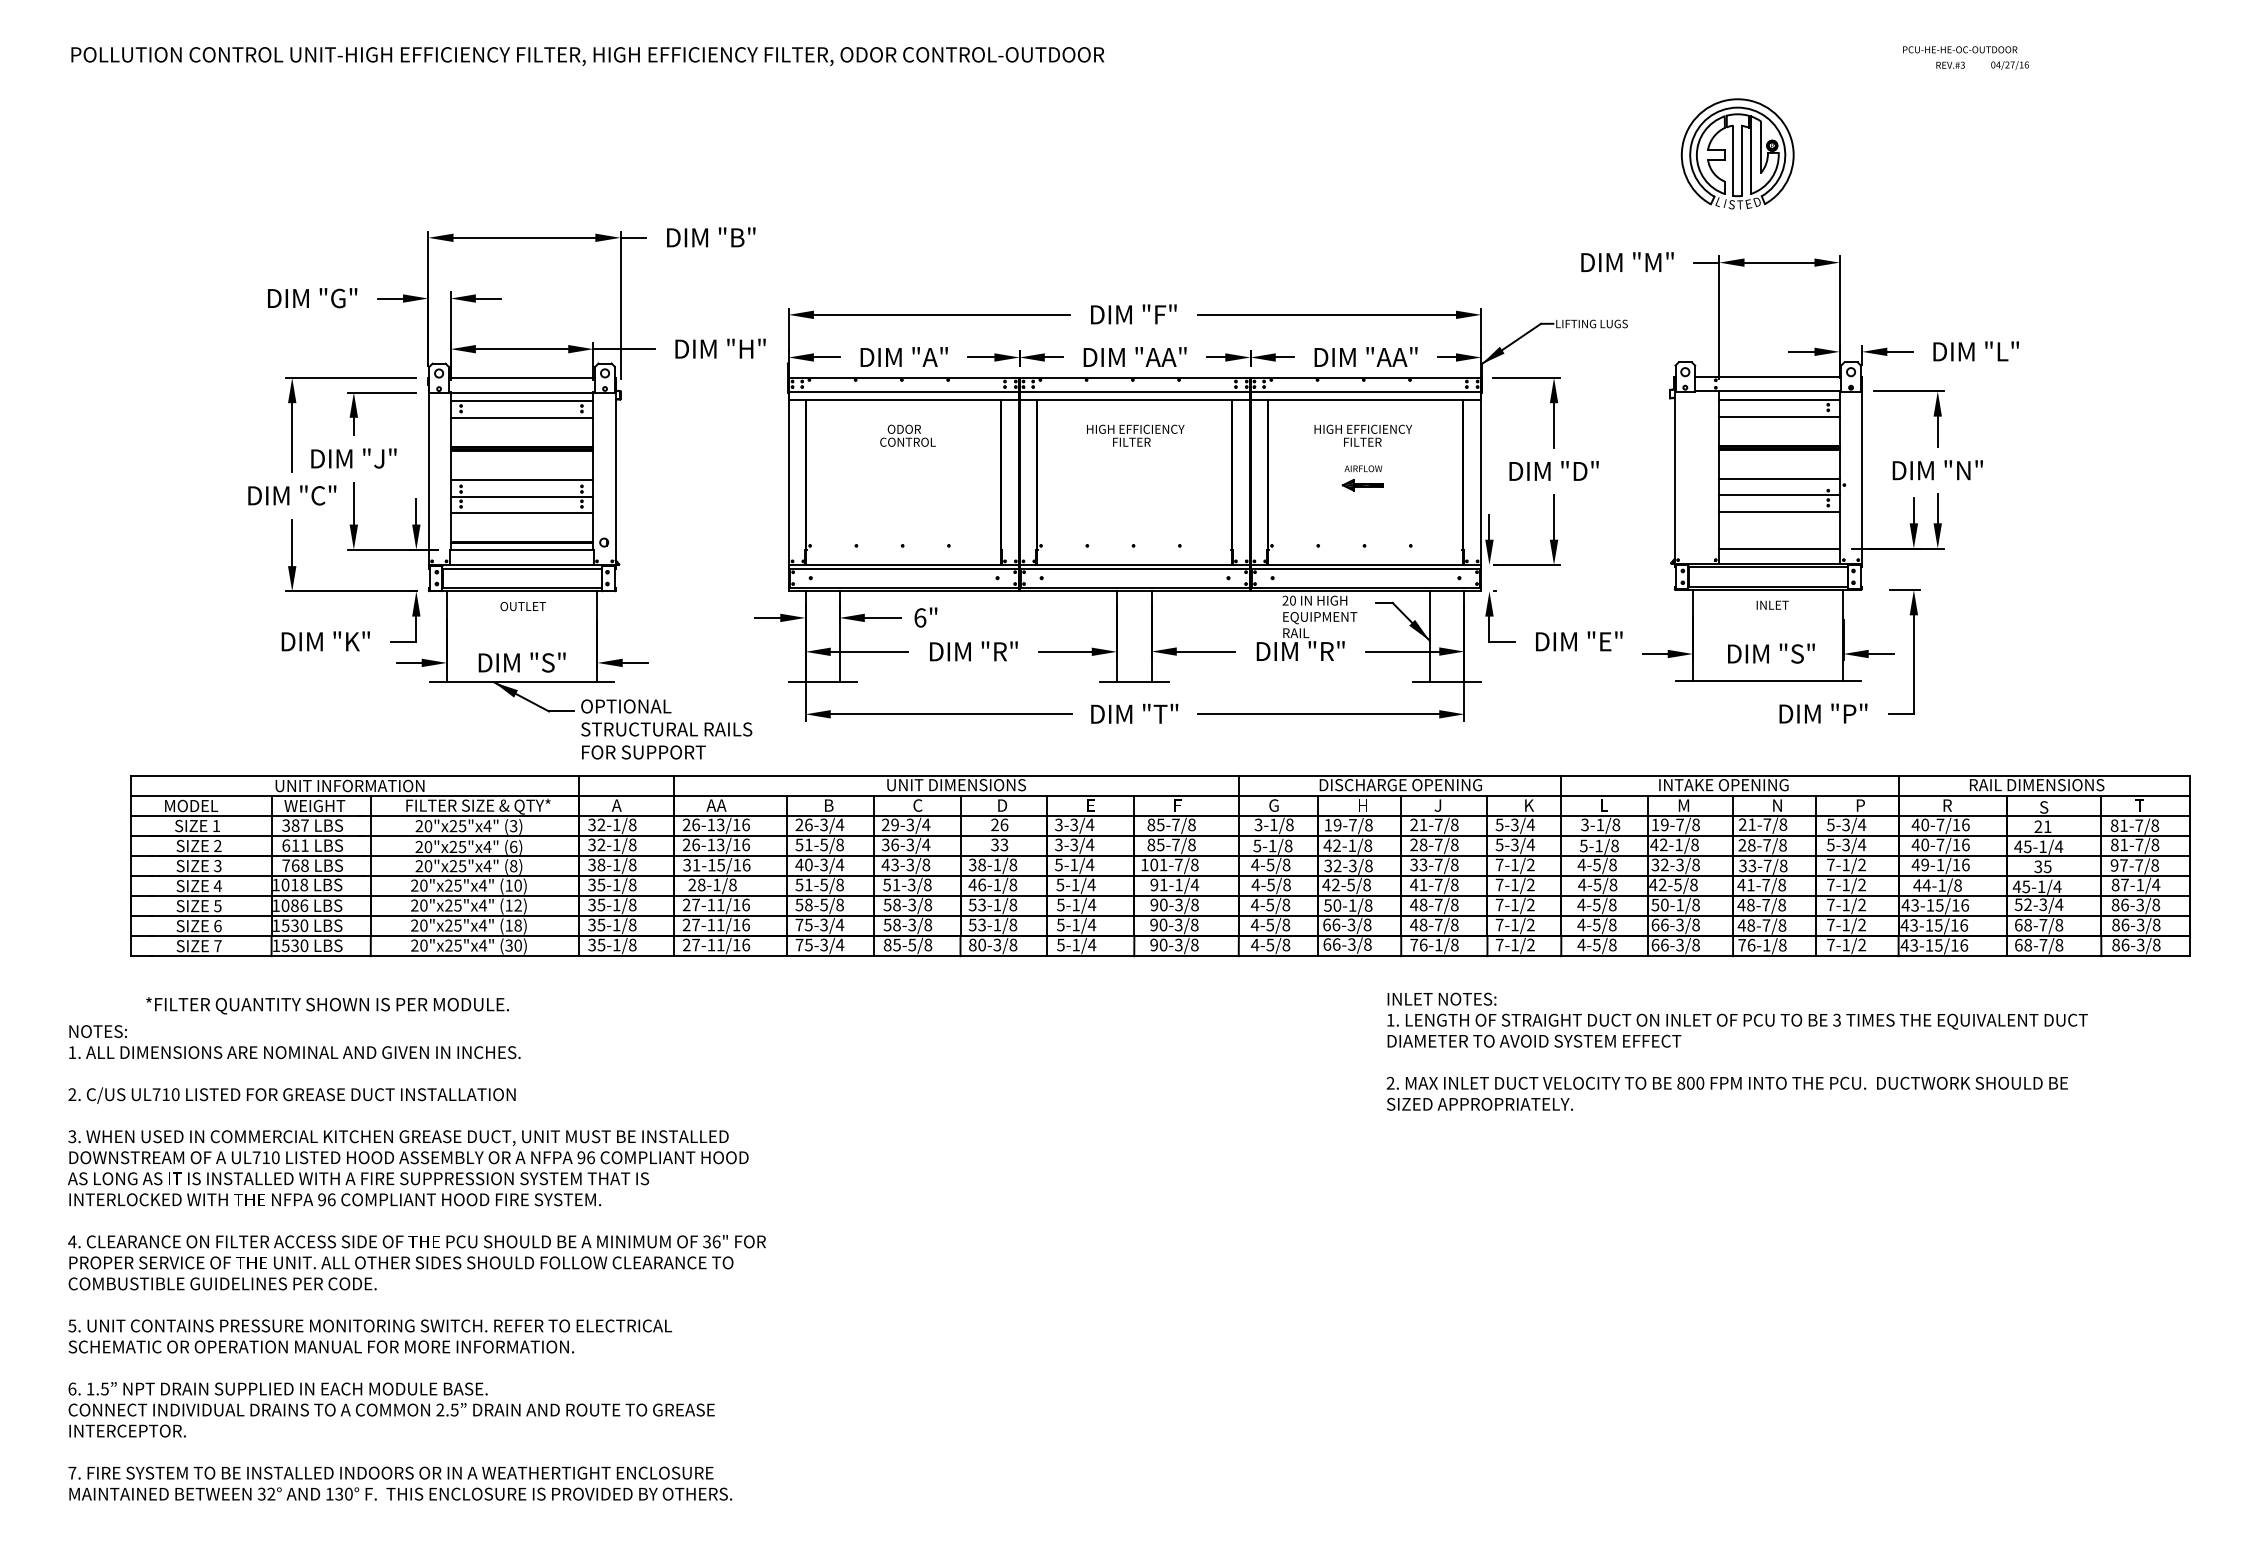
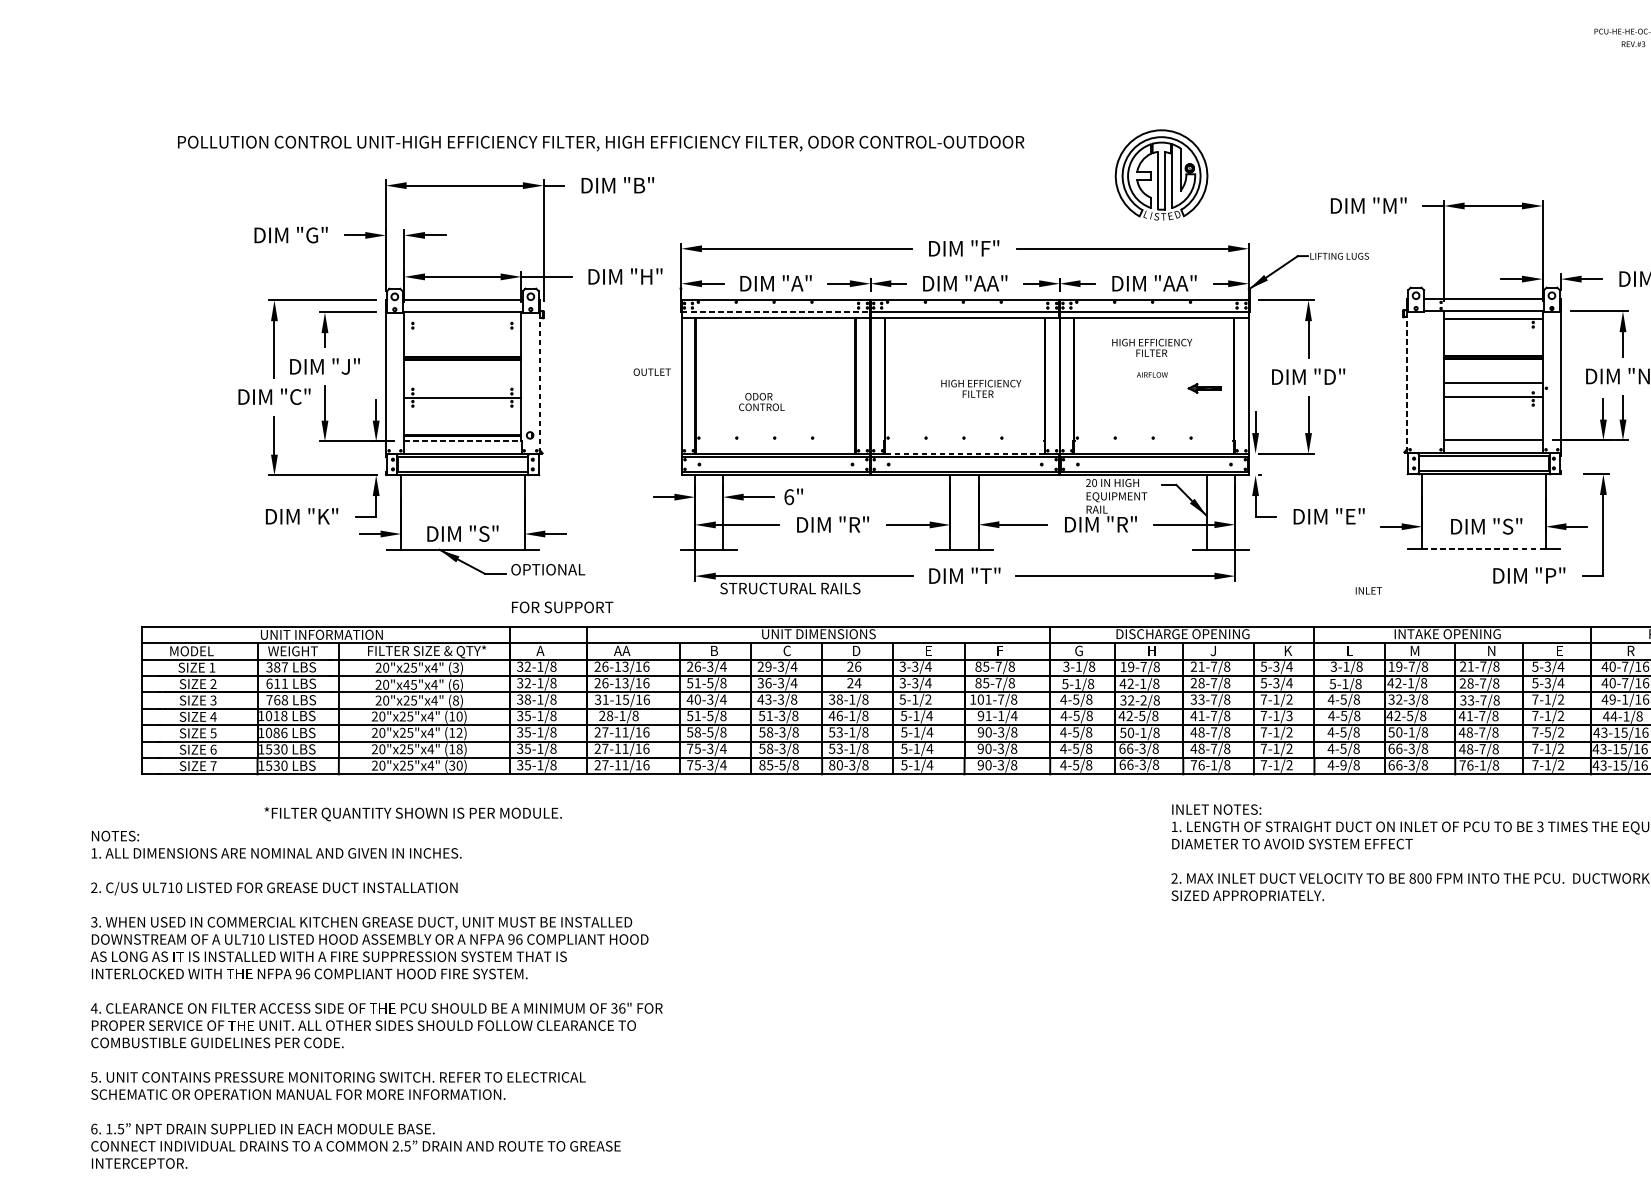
text: (587, 56) -> (600, 143), moved
part: (1737, 153) -> (1161, 174), moved
line: (904, 391) -> (776, 311), solid -> dashed
line: (521, 401) -> (462, 319), removed
line: (1779, 416) -> (1493, 332), removed
line: (521, 417) -> (462, 332), removed
text: (907, 435) -> (761, 401), moved
text: (1135, 435) -> (981, 388), moved
line: (1674, 477) -> (1407, 382), solid -> dashed
line: (615, 479) -> (539, 383), solid -> dashed
line: (521, 480) -> (462, 384), removed
part: (1362, 485) -> (1204, 388), moved
line: (1779, 511) -> (1493, 409), removed
line: (521, 513) -> (462, 411), removed
line: (522, 549) -> (463, 441), solid -> dashed
line: (1134, 564) -> (964, 453), solid -> dashed
text: (1772, 604) -> (1368, 590), moved
text: (522, 606) -> (651, 372), moved
line: (1768, 680) -> (1484, 548), solid -> dashed
text: (666, 729) -> (790, 588), moved
text: (1860, 805) -> (1559, 650), P -> E
text: (999, 844) -> (854, 682), 33 -> 24
text: (453, 846) -> (406, 684), 20"x25"x4" -> 20"x45"x4"
text: (1090, 864) -> (928, 699), 5-1/4 -> 5-1/2
text: (1352, 866) -> (1143, 700), 32-3/8 -> 32-2/8
text: (1530, 885) -> (1289, 716), 7-1/2 -> 7-1/3
text: (1845, 904) -> (1547, 731), 7-1/2 -> 7-5/2
text: (1596, 944) -> (1343, 764), 4-5/8 -> 4-9/8
text: (327, 1005) -> (413, 813), moved

